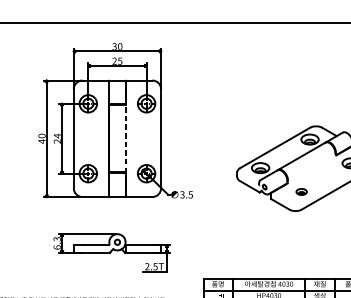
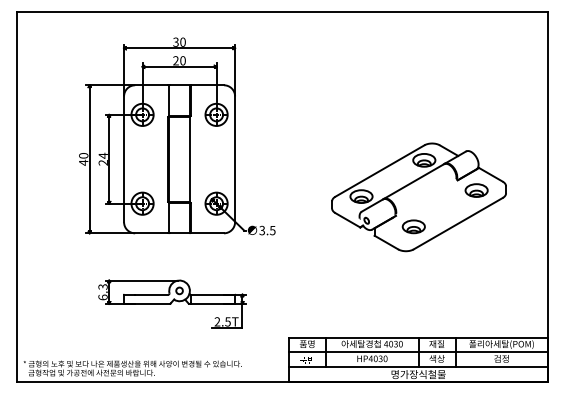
text: (119, 61) -> (182, 60), 25 -> 20
line: (125, 138) -> (189, 159), dashed -> solid
part: (301, 191) -> (413, 226), size x1.67

